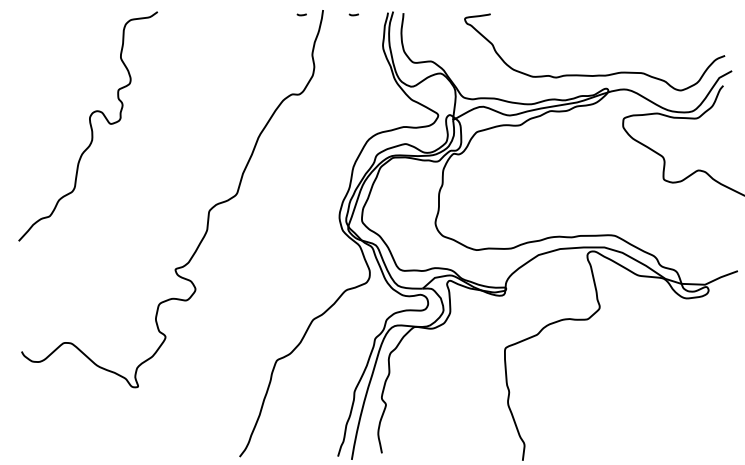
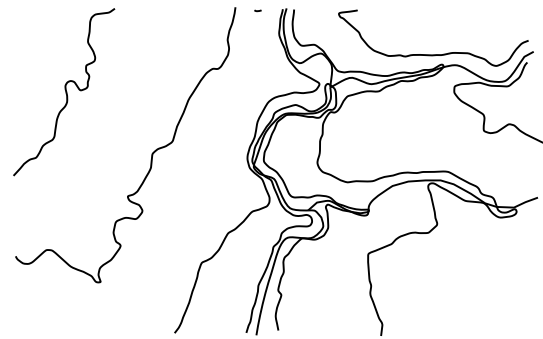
curve: (301, 14) -> (219, 10), removed

